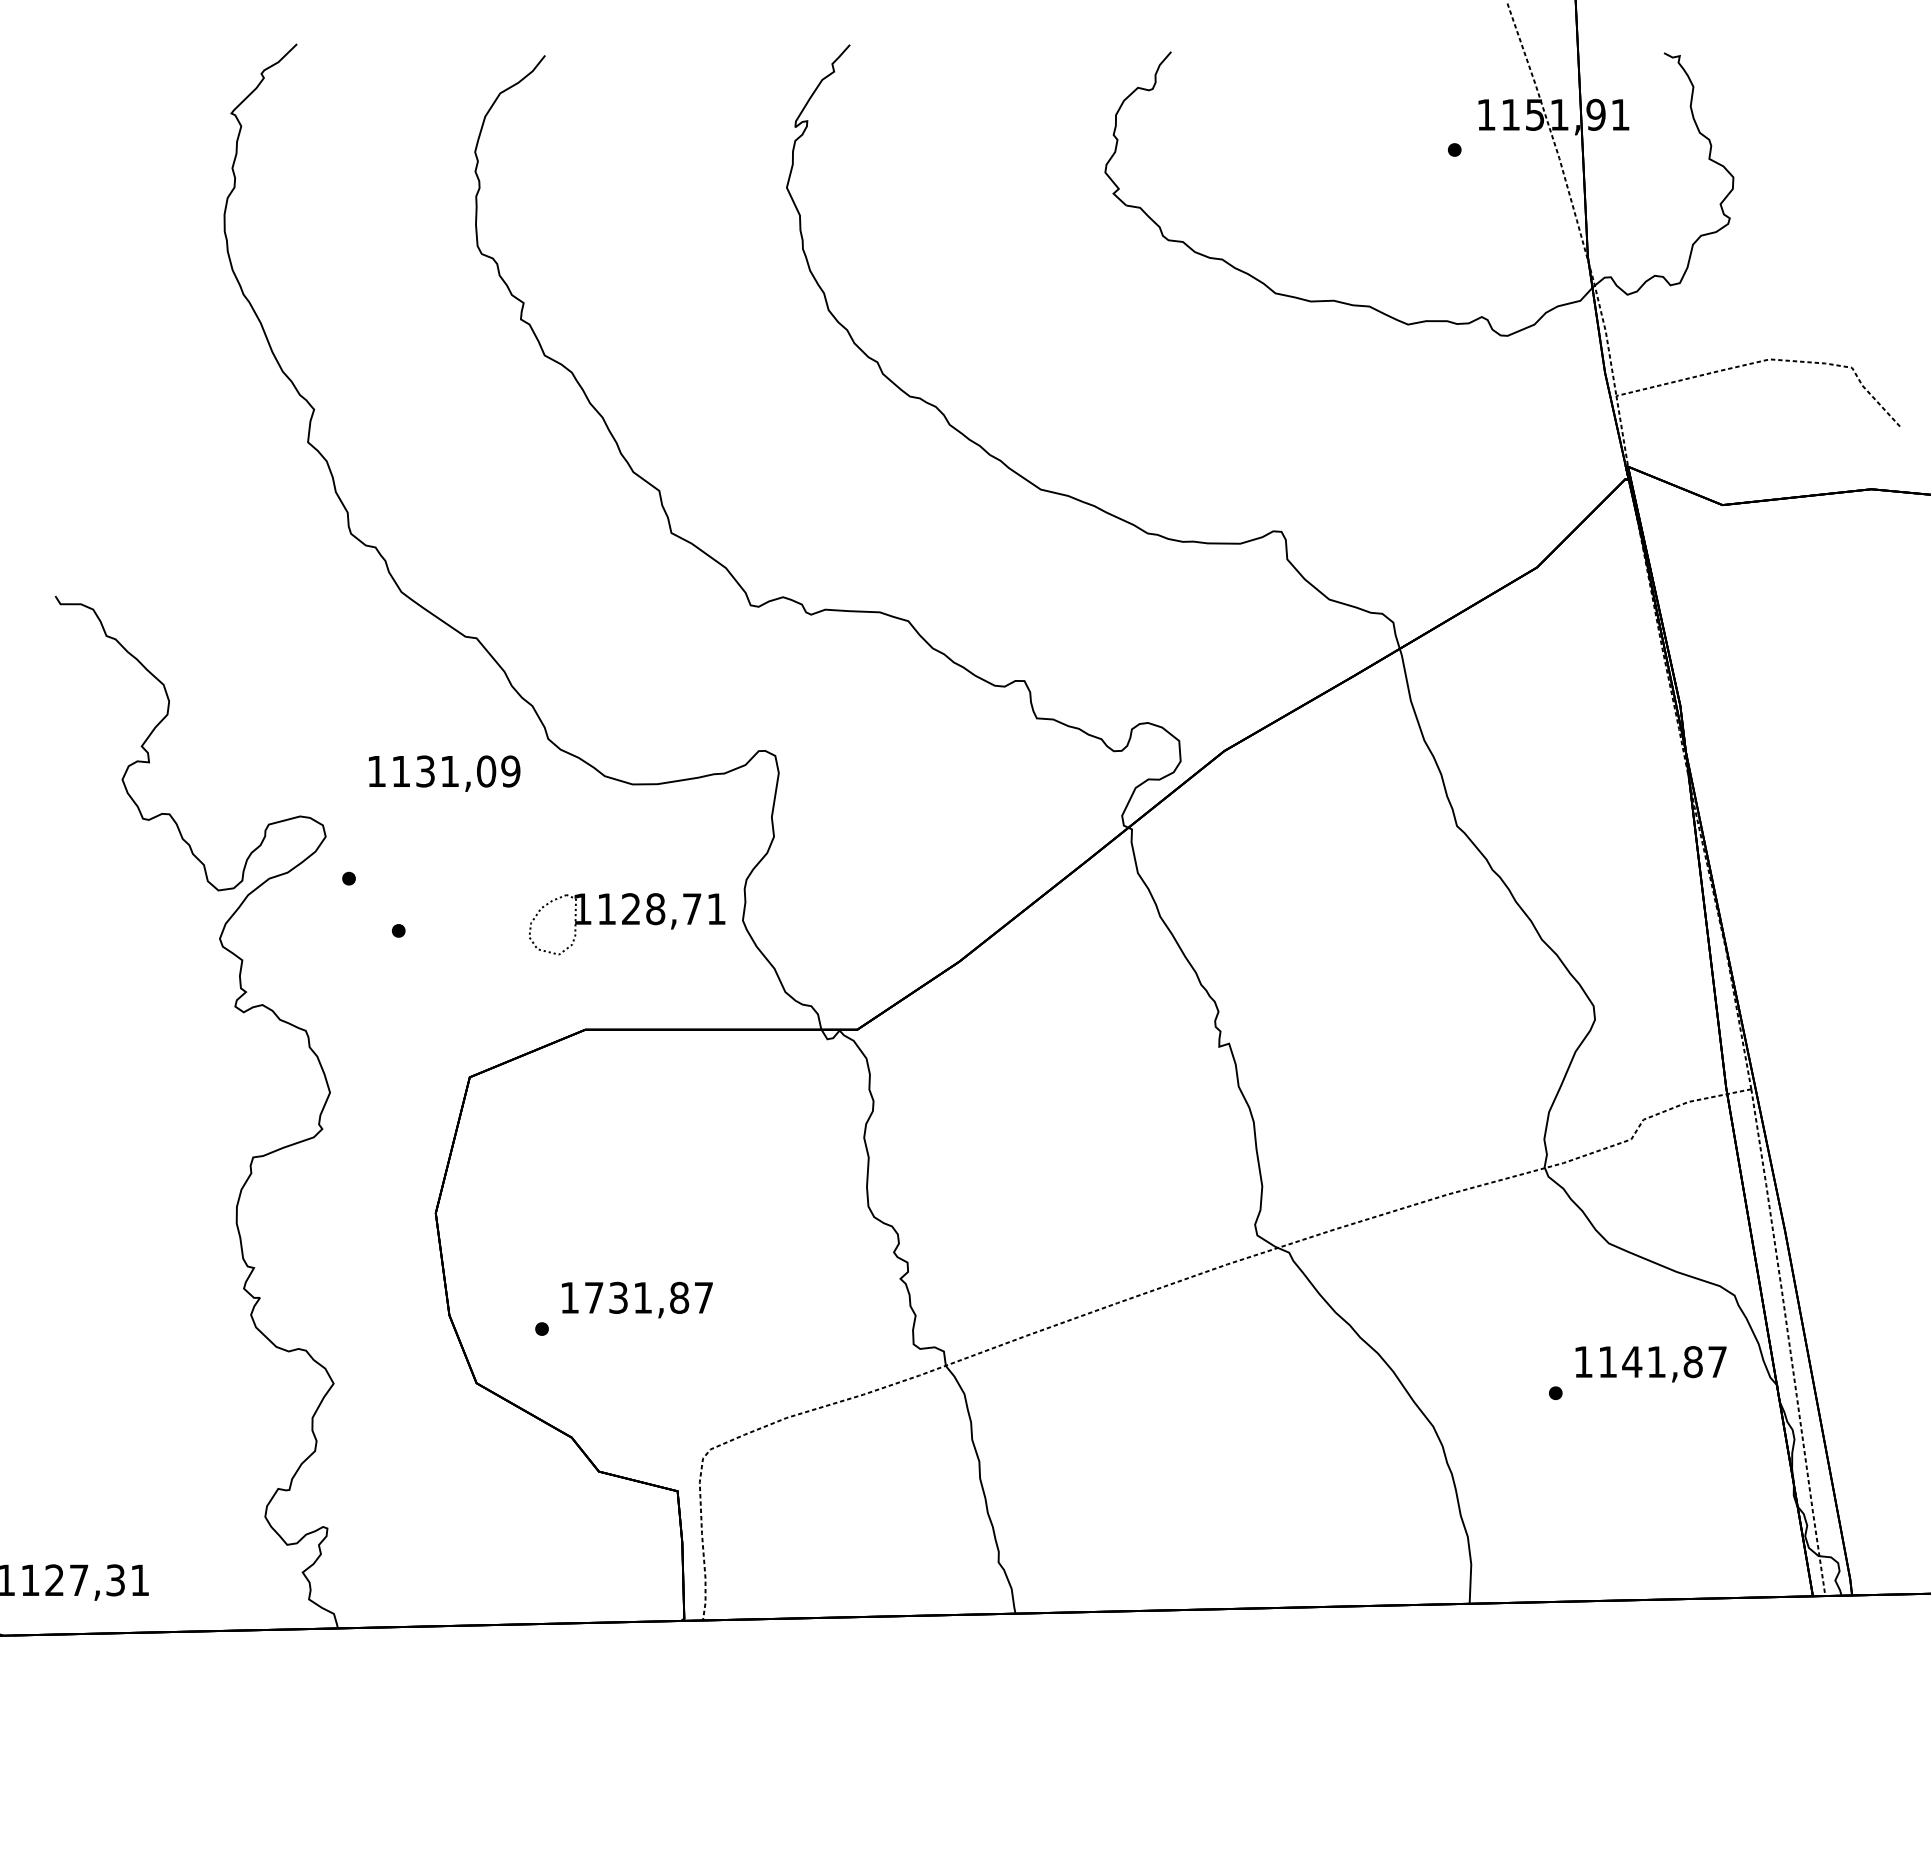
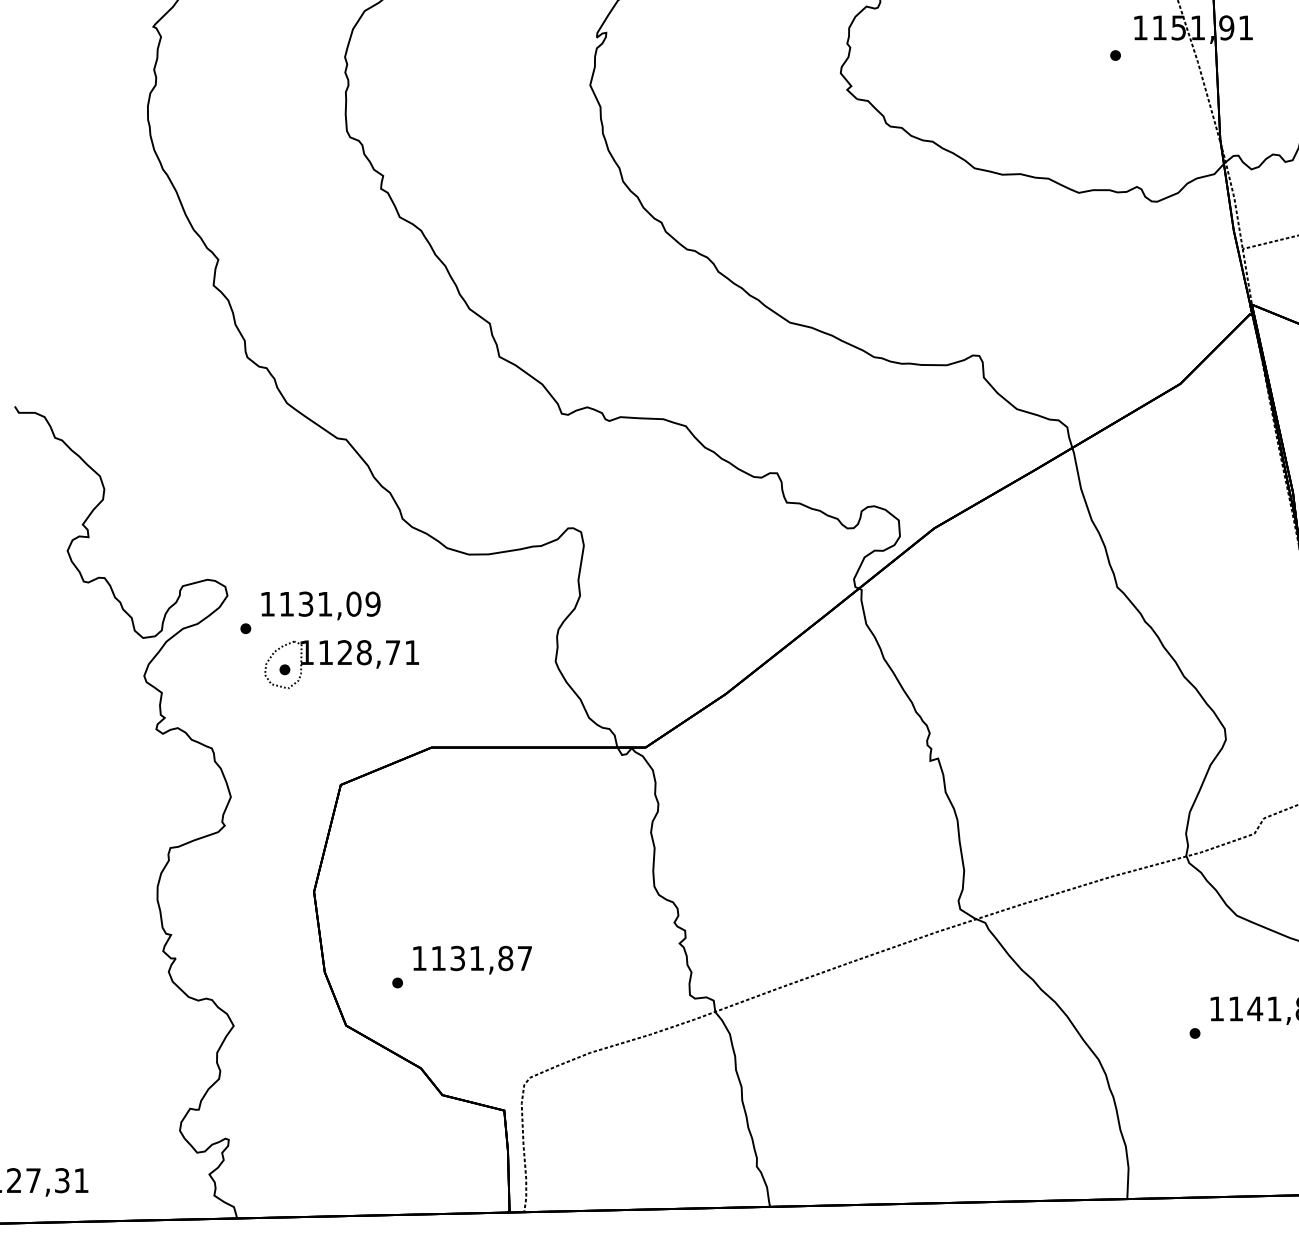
text: (444, 773) -> (320, 605), moved
part: (627, 924) -> (342, 664), moved
text: (594, 1297) -> (438, 958), 1731,87 -> 1131,87

